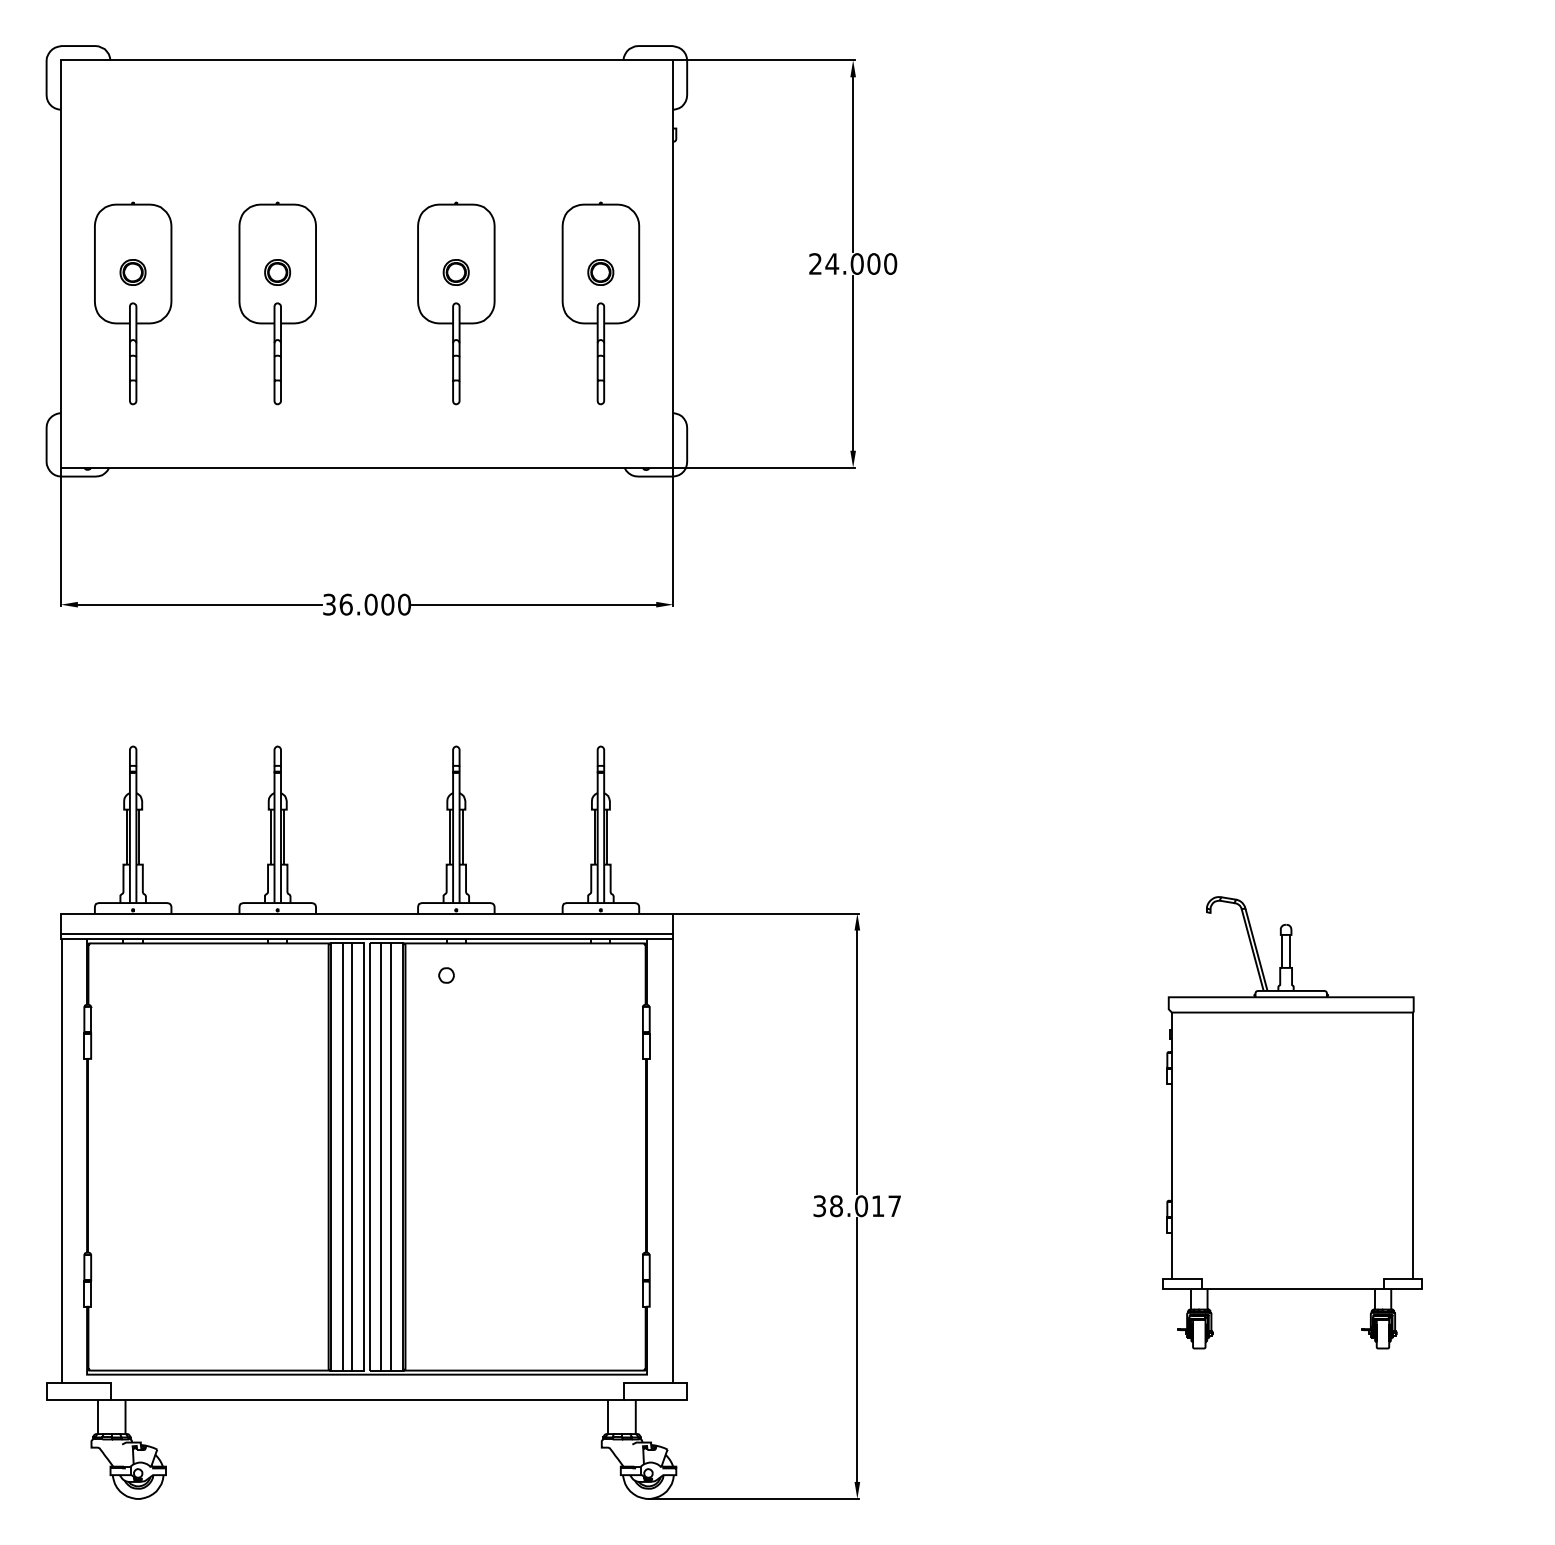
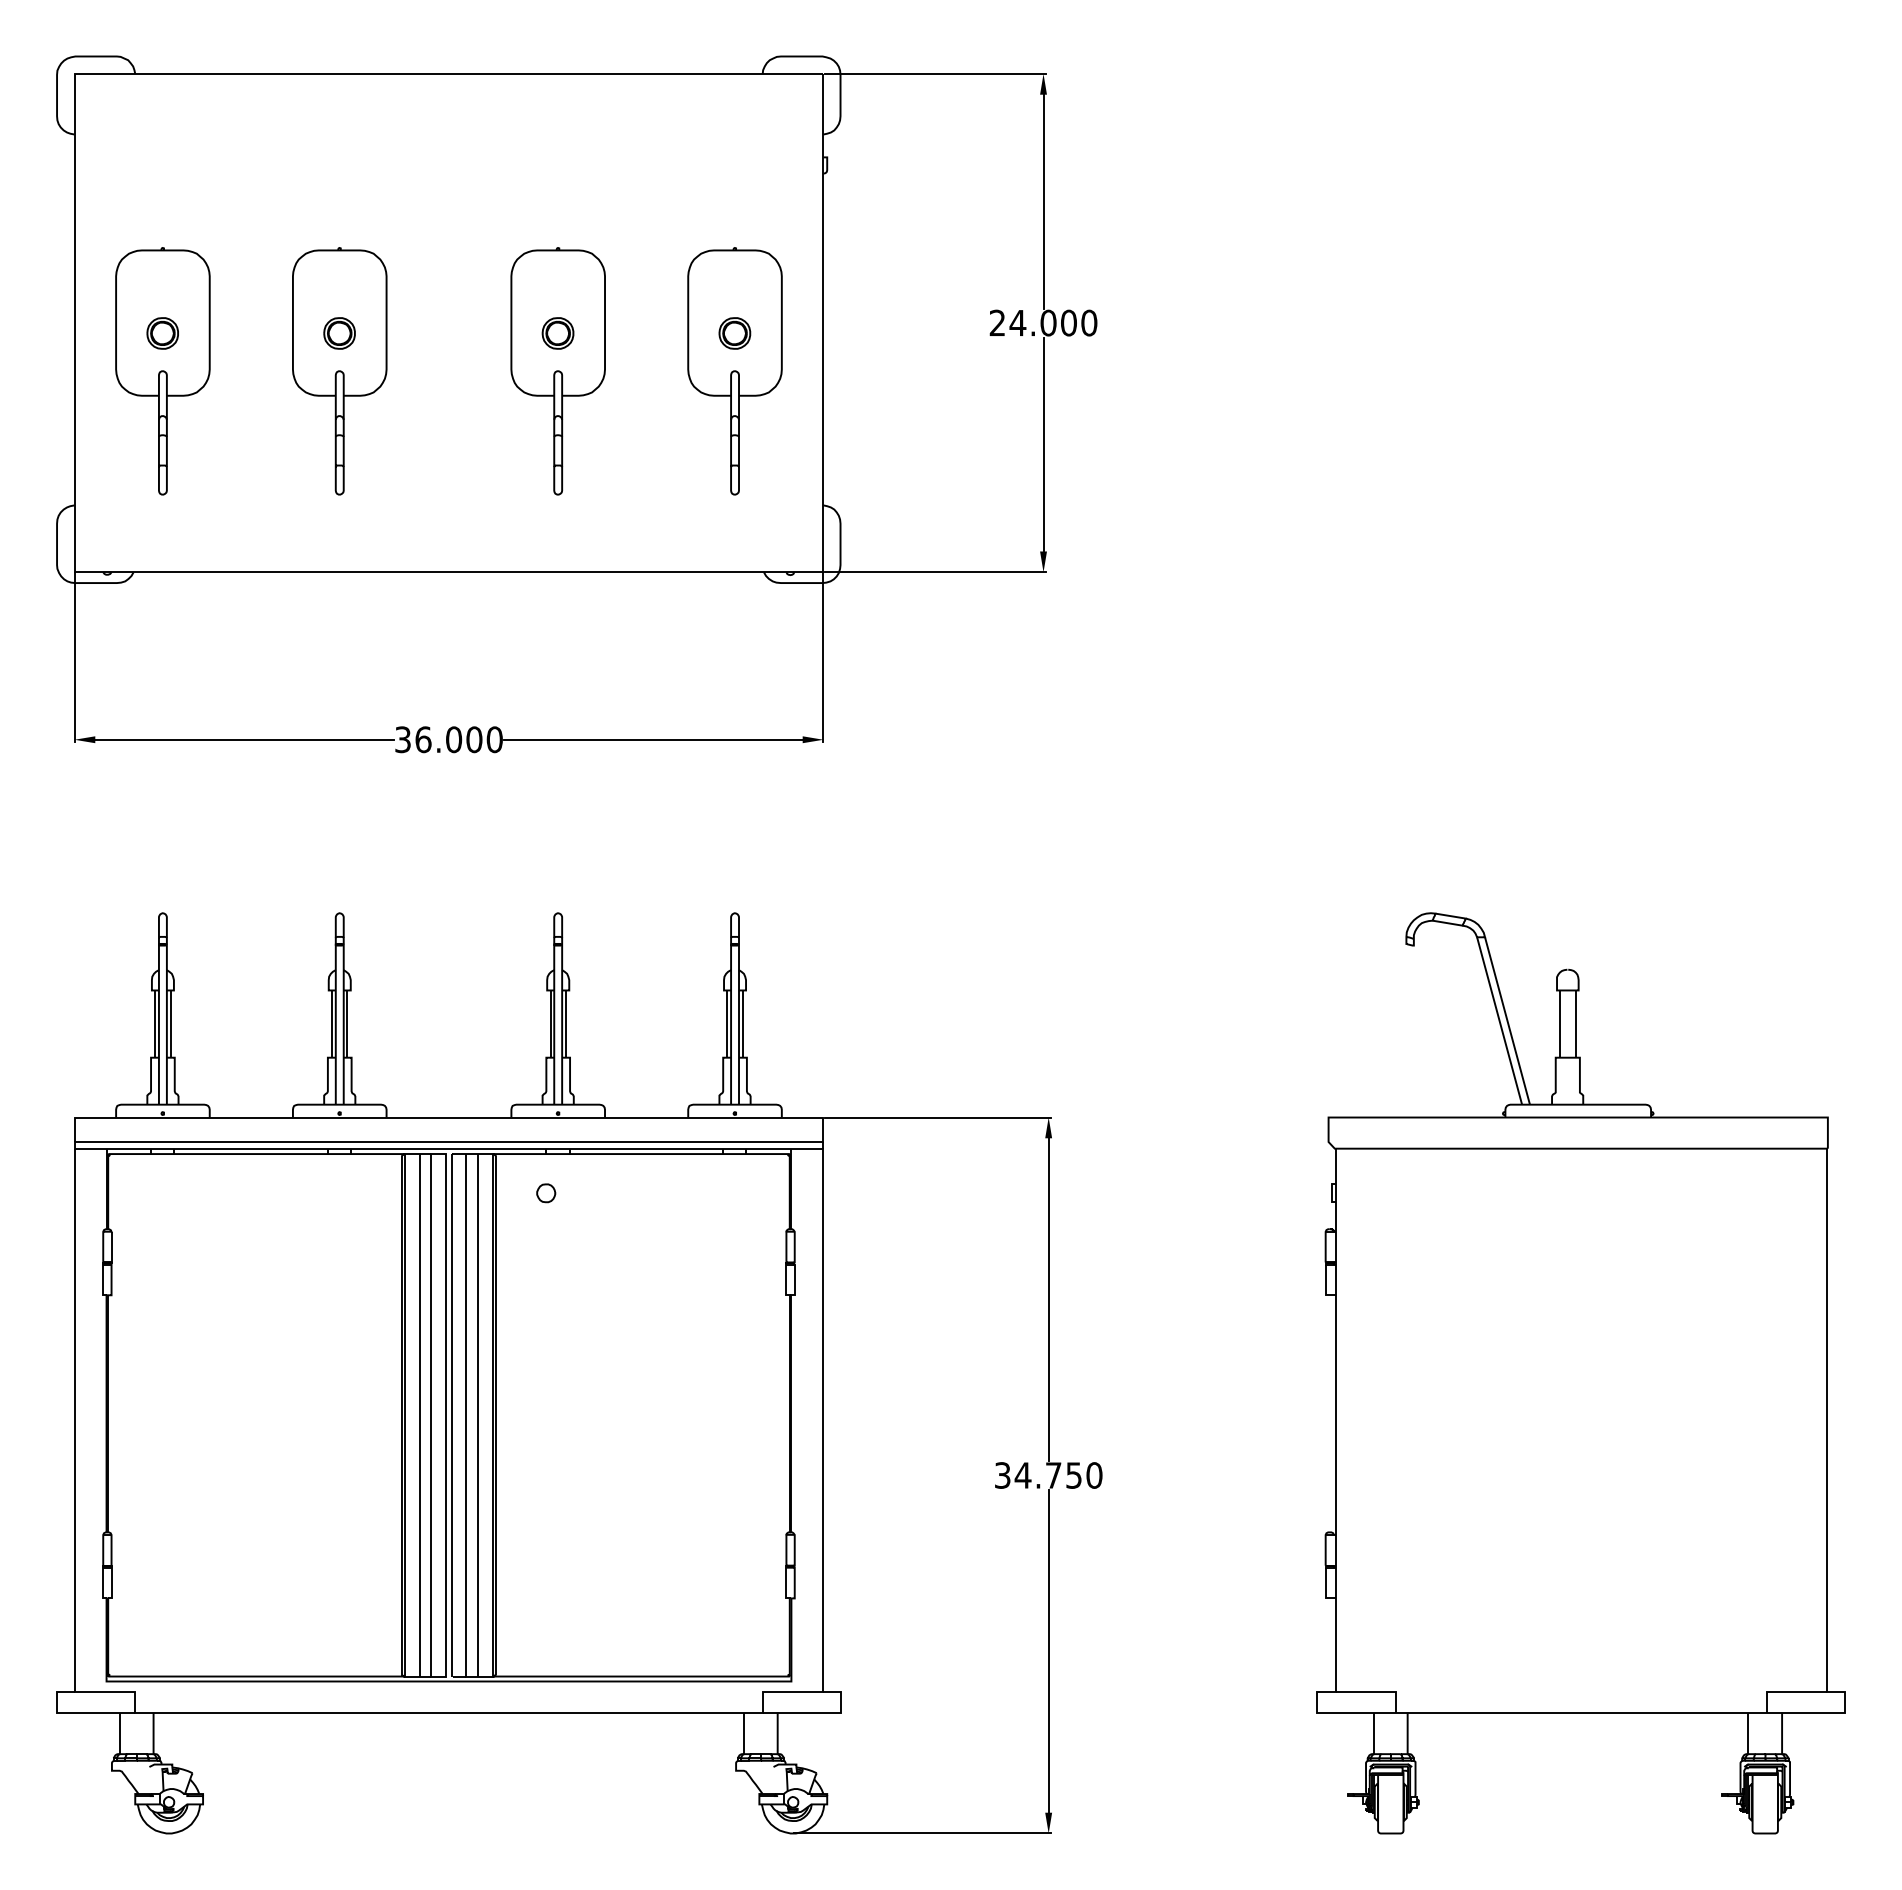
part: (1292, 1122) -> (1580, 1373), size x1.67
text: (865, 1206) -> (1058, 1475), 38.017 -> 34.750

